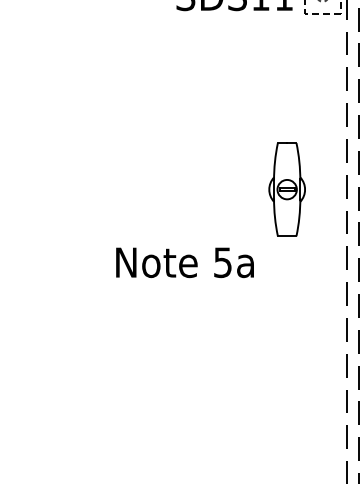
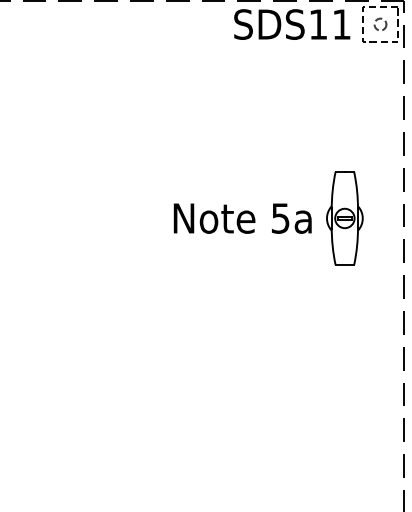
text: (184, 262) -> (242, 218), moved

